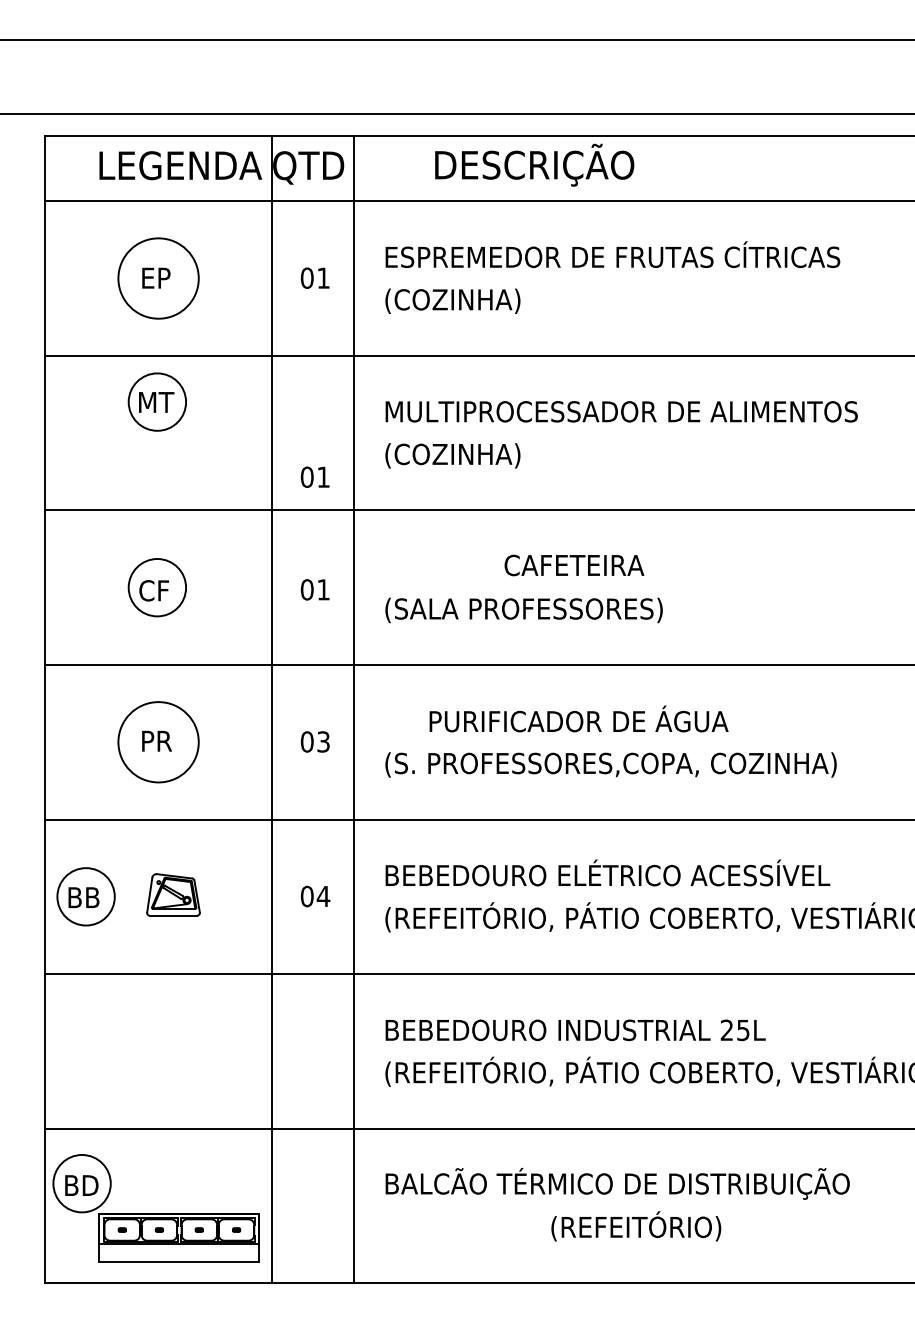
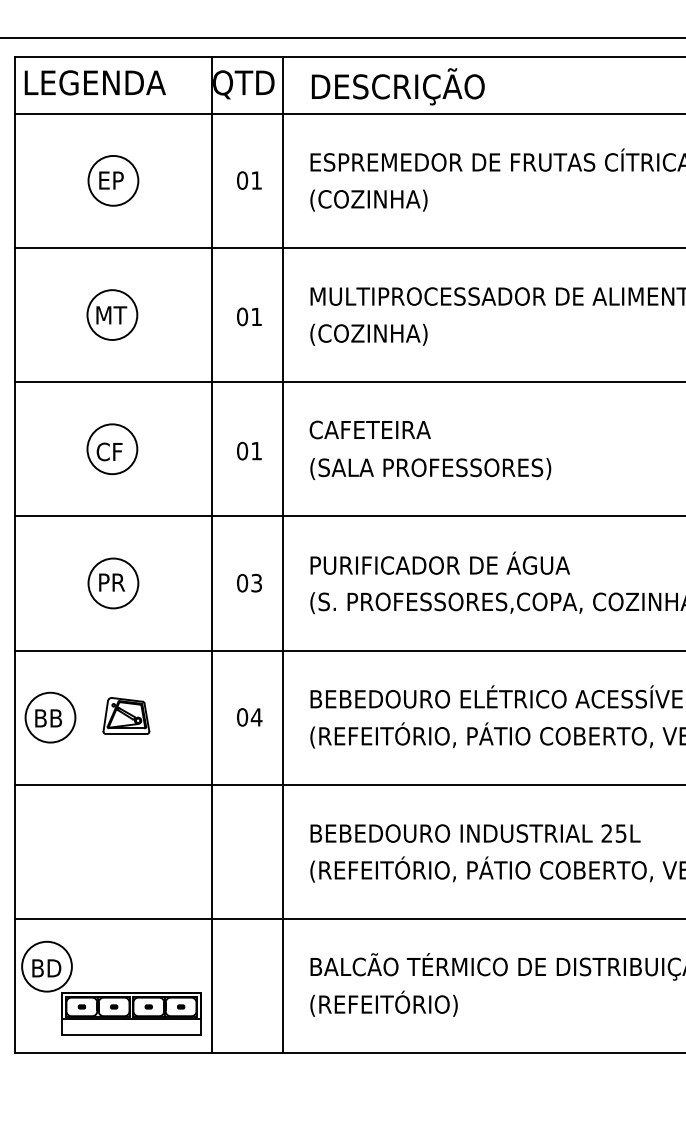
text: (534, 164) -> (398, 86), moved
text: (180, 165) -> (95, 82), moved
circle: (158, 278) -> (113, 180), size x0.71
part: (156, 401) -> (111, 314), moved
text: (314, 476) -> (248, 316), moved
text: (574, 565) -> (370, 430), moved
text: (578, 718) -> (439, 562), moved
circle: (158, 741) -> (113, 582), size x0.71
text: (636, 1226) -> (384, 1003), moved

